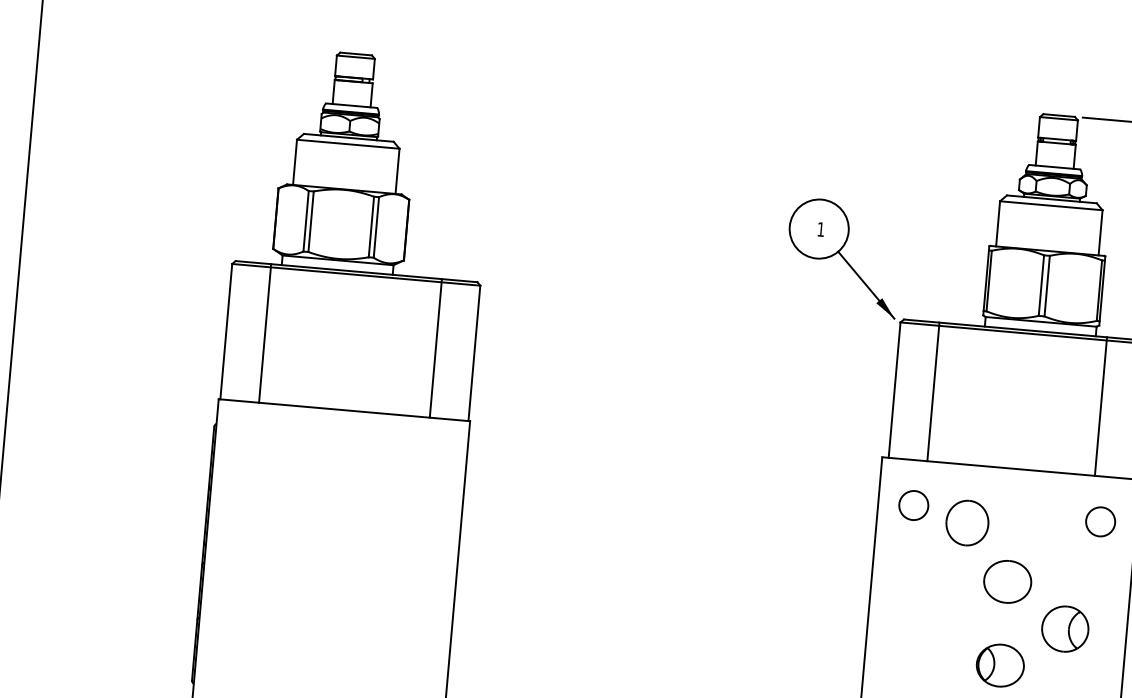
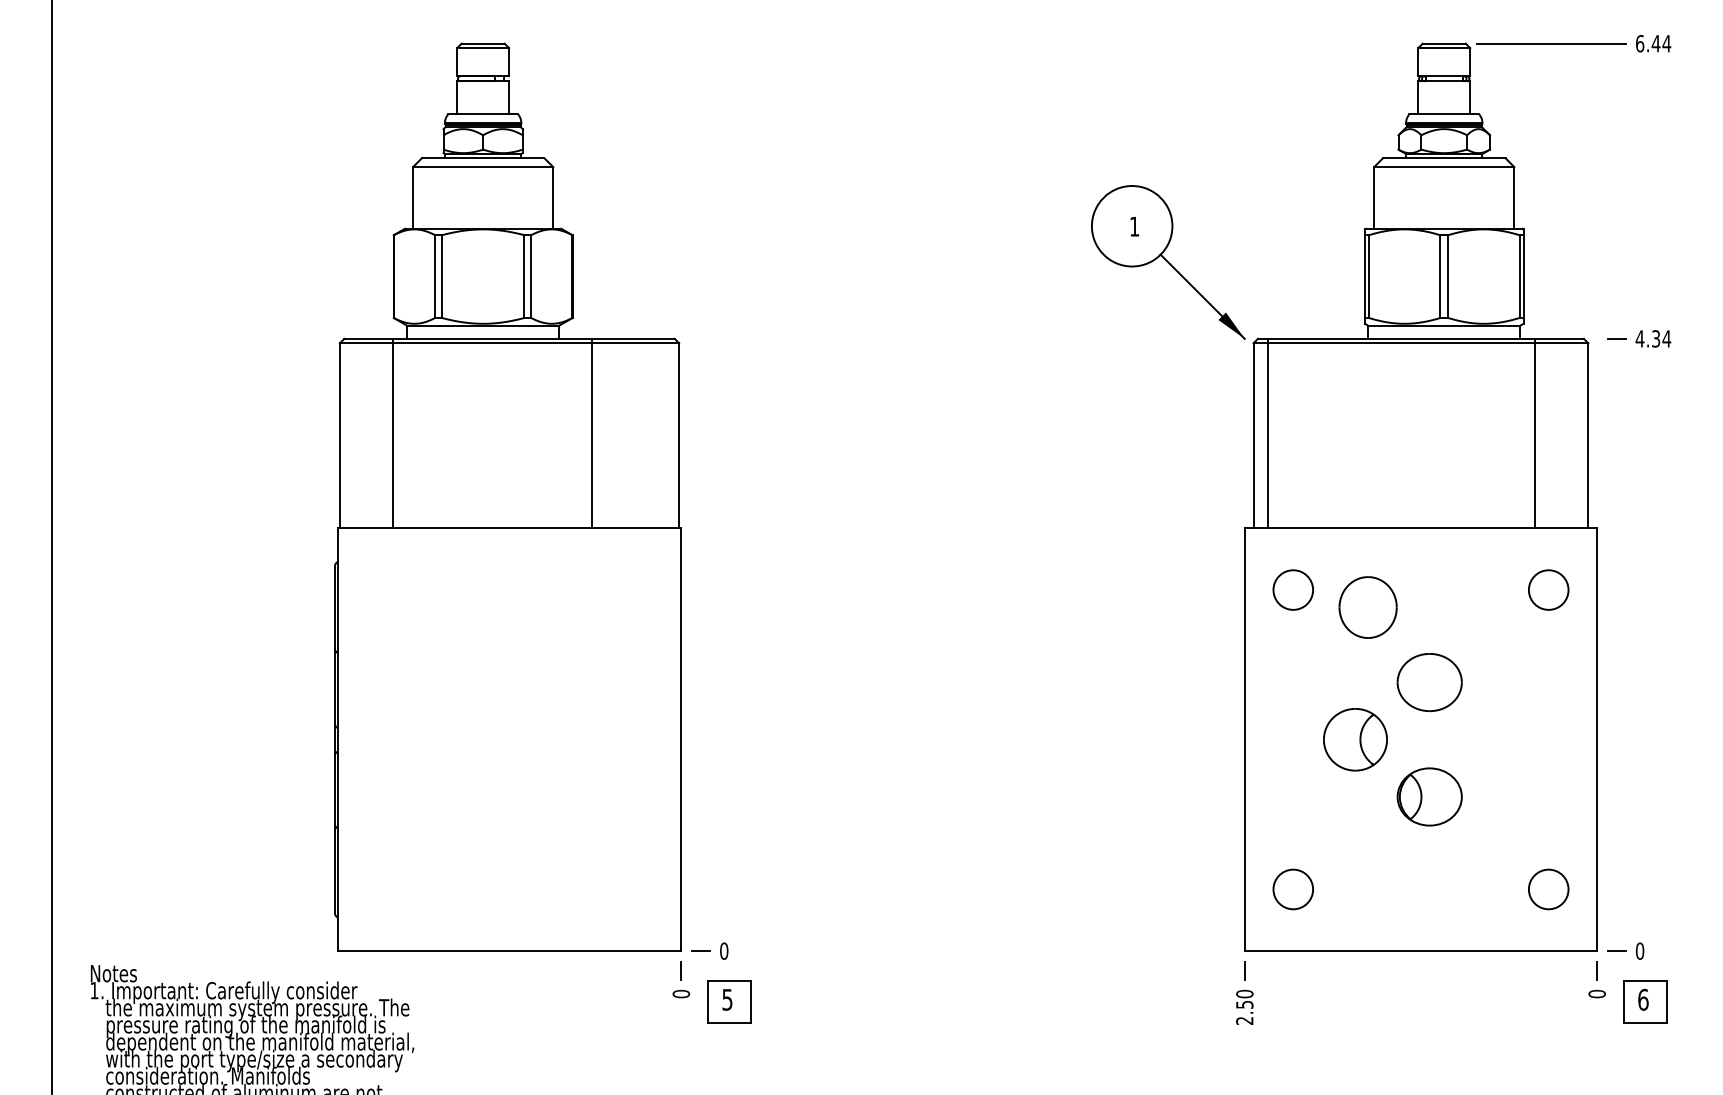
line: (436, 348) -> (592, 433), moved
line: (933, 391) -> (1268, 433), moved
part: (1065, 628) -> (1355, 739), moved

